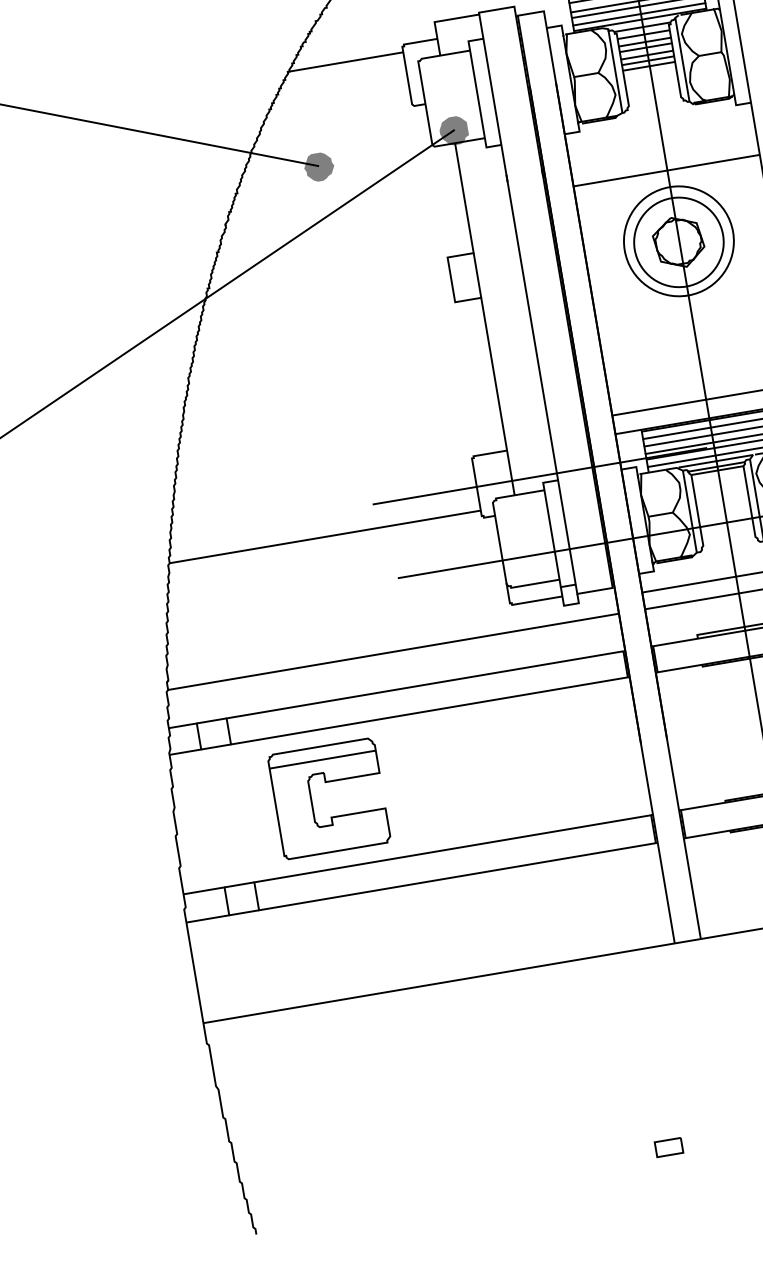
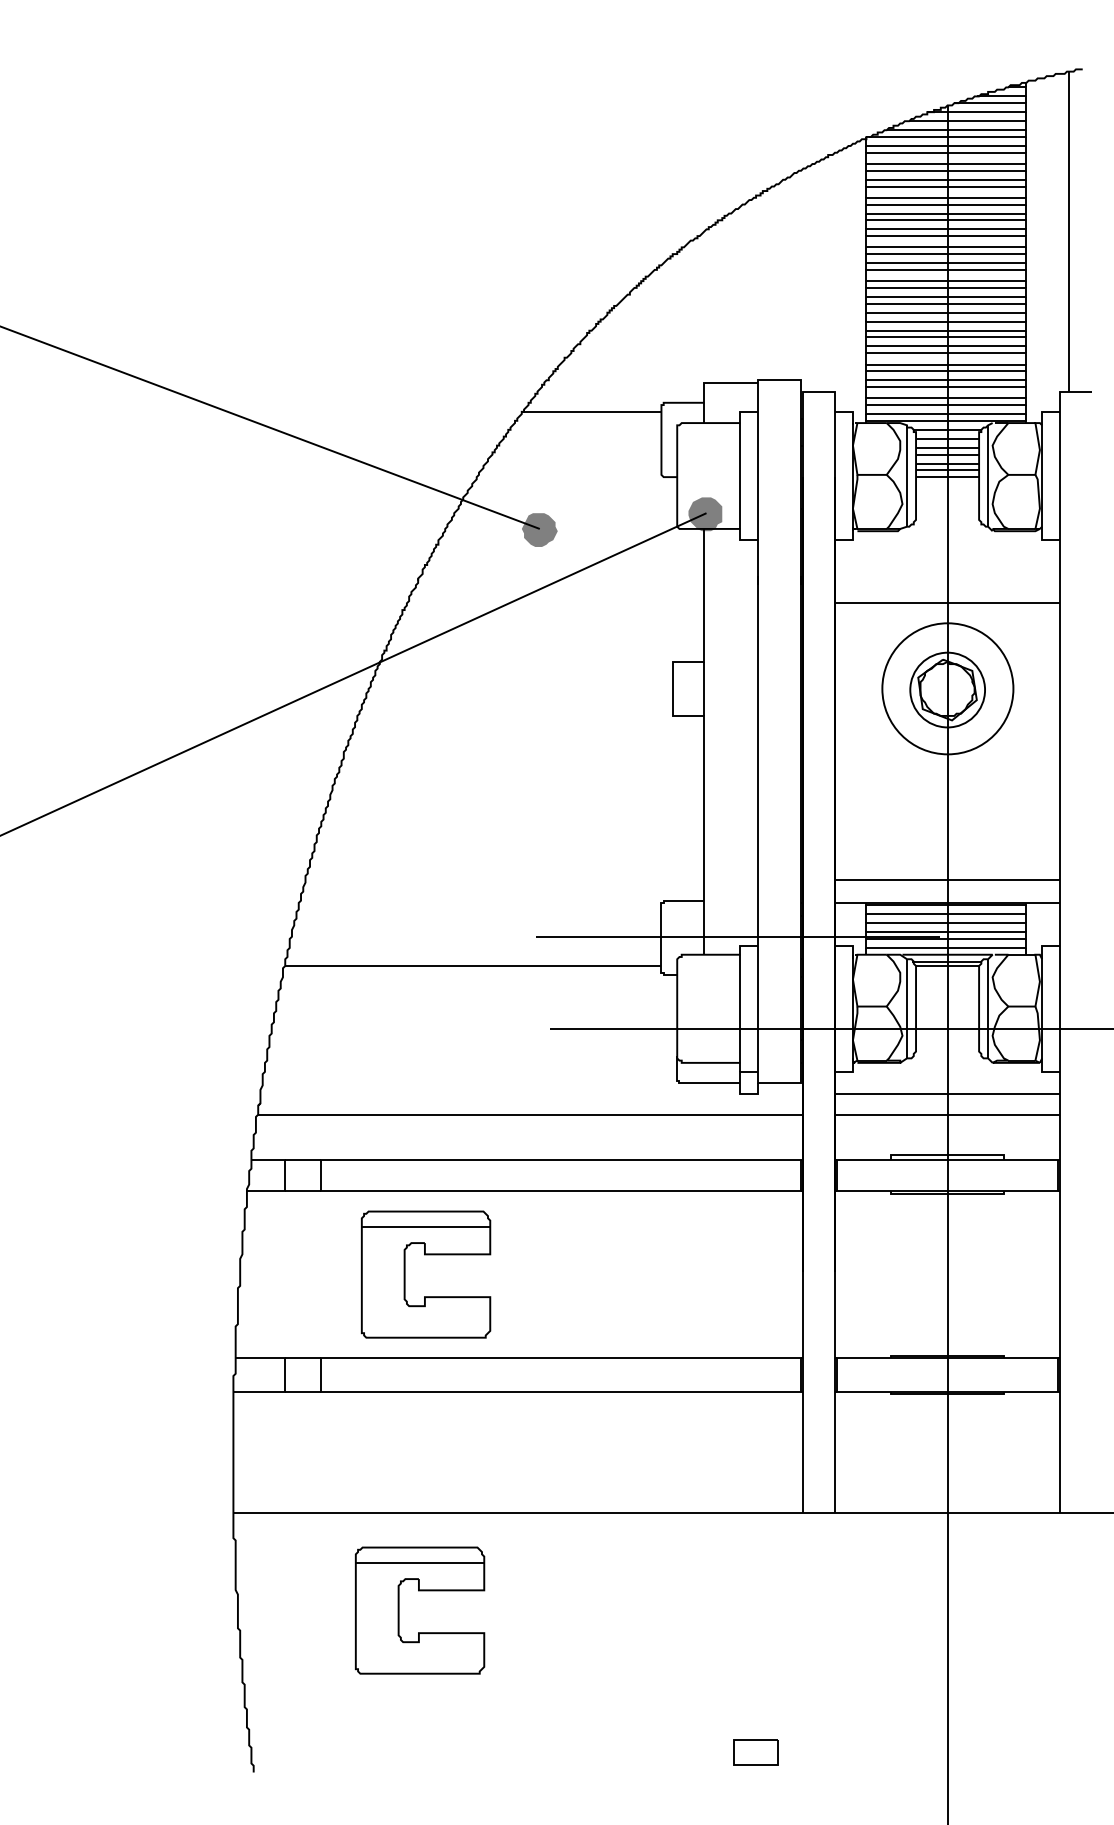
circle: (678, 241) -> (947, 689), size x0.7
part: (369, 1061) -> (420, 1591), added
part: (668, 1147) -> (755, 1751), size x1.4

